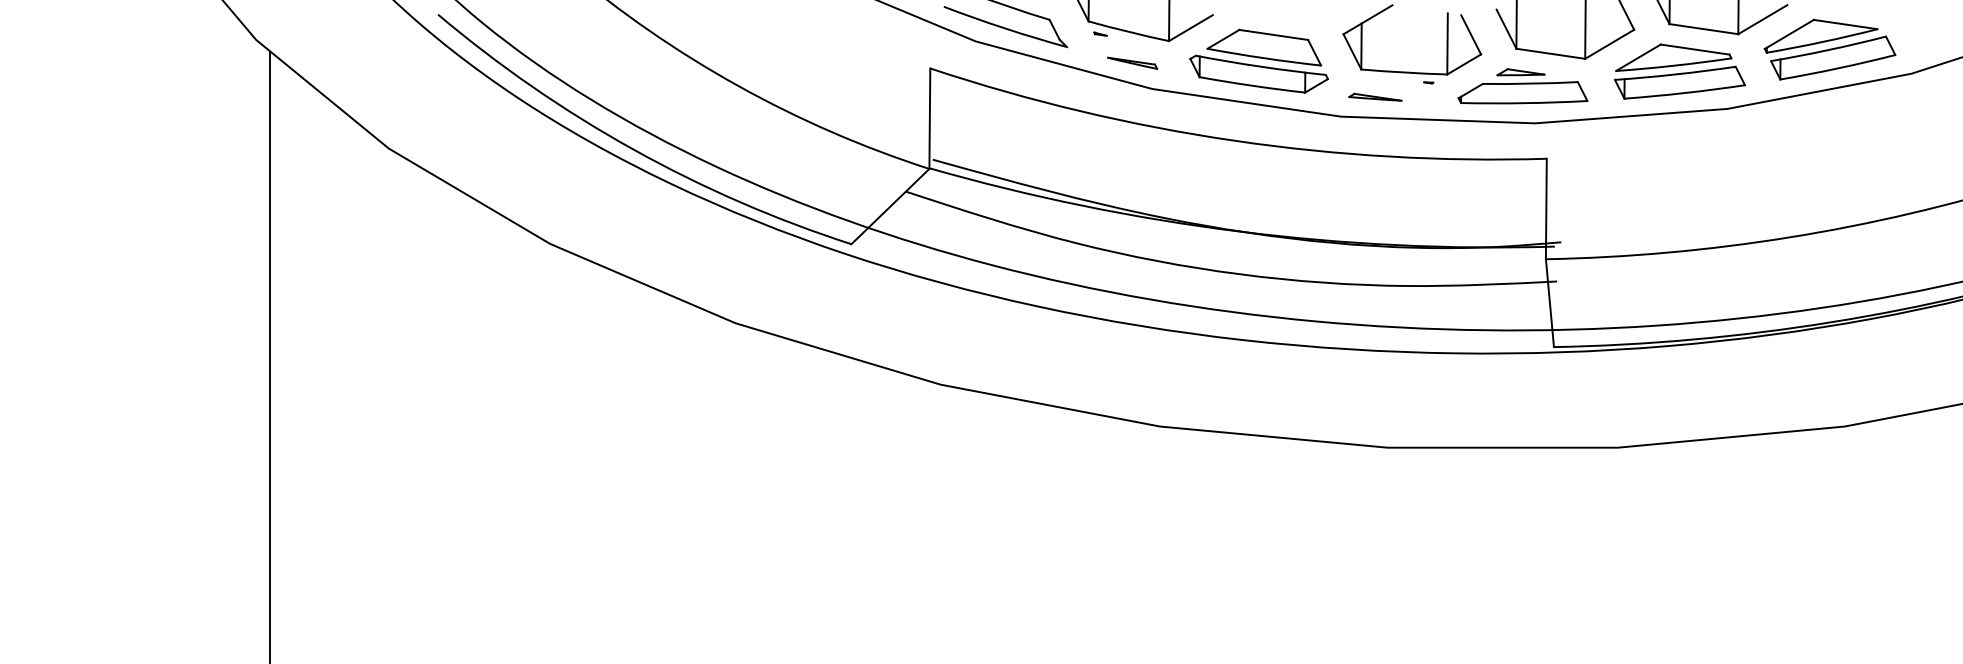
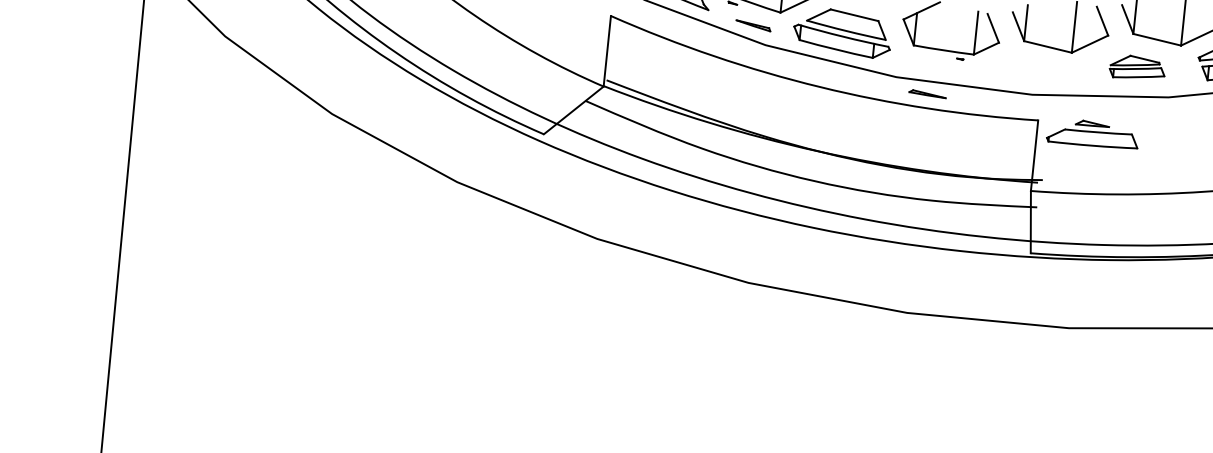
part: (1679, 71) -> (1137, 67), size x0.6
part: (1522, 86) -> (1092, 133), moved
part: (1375, 96) -> (927, 93), moved

